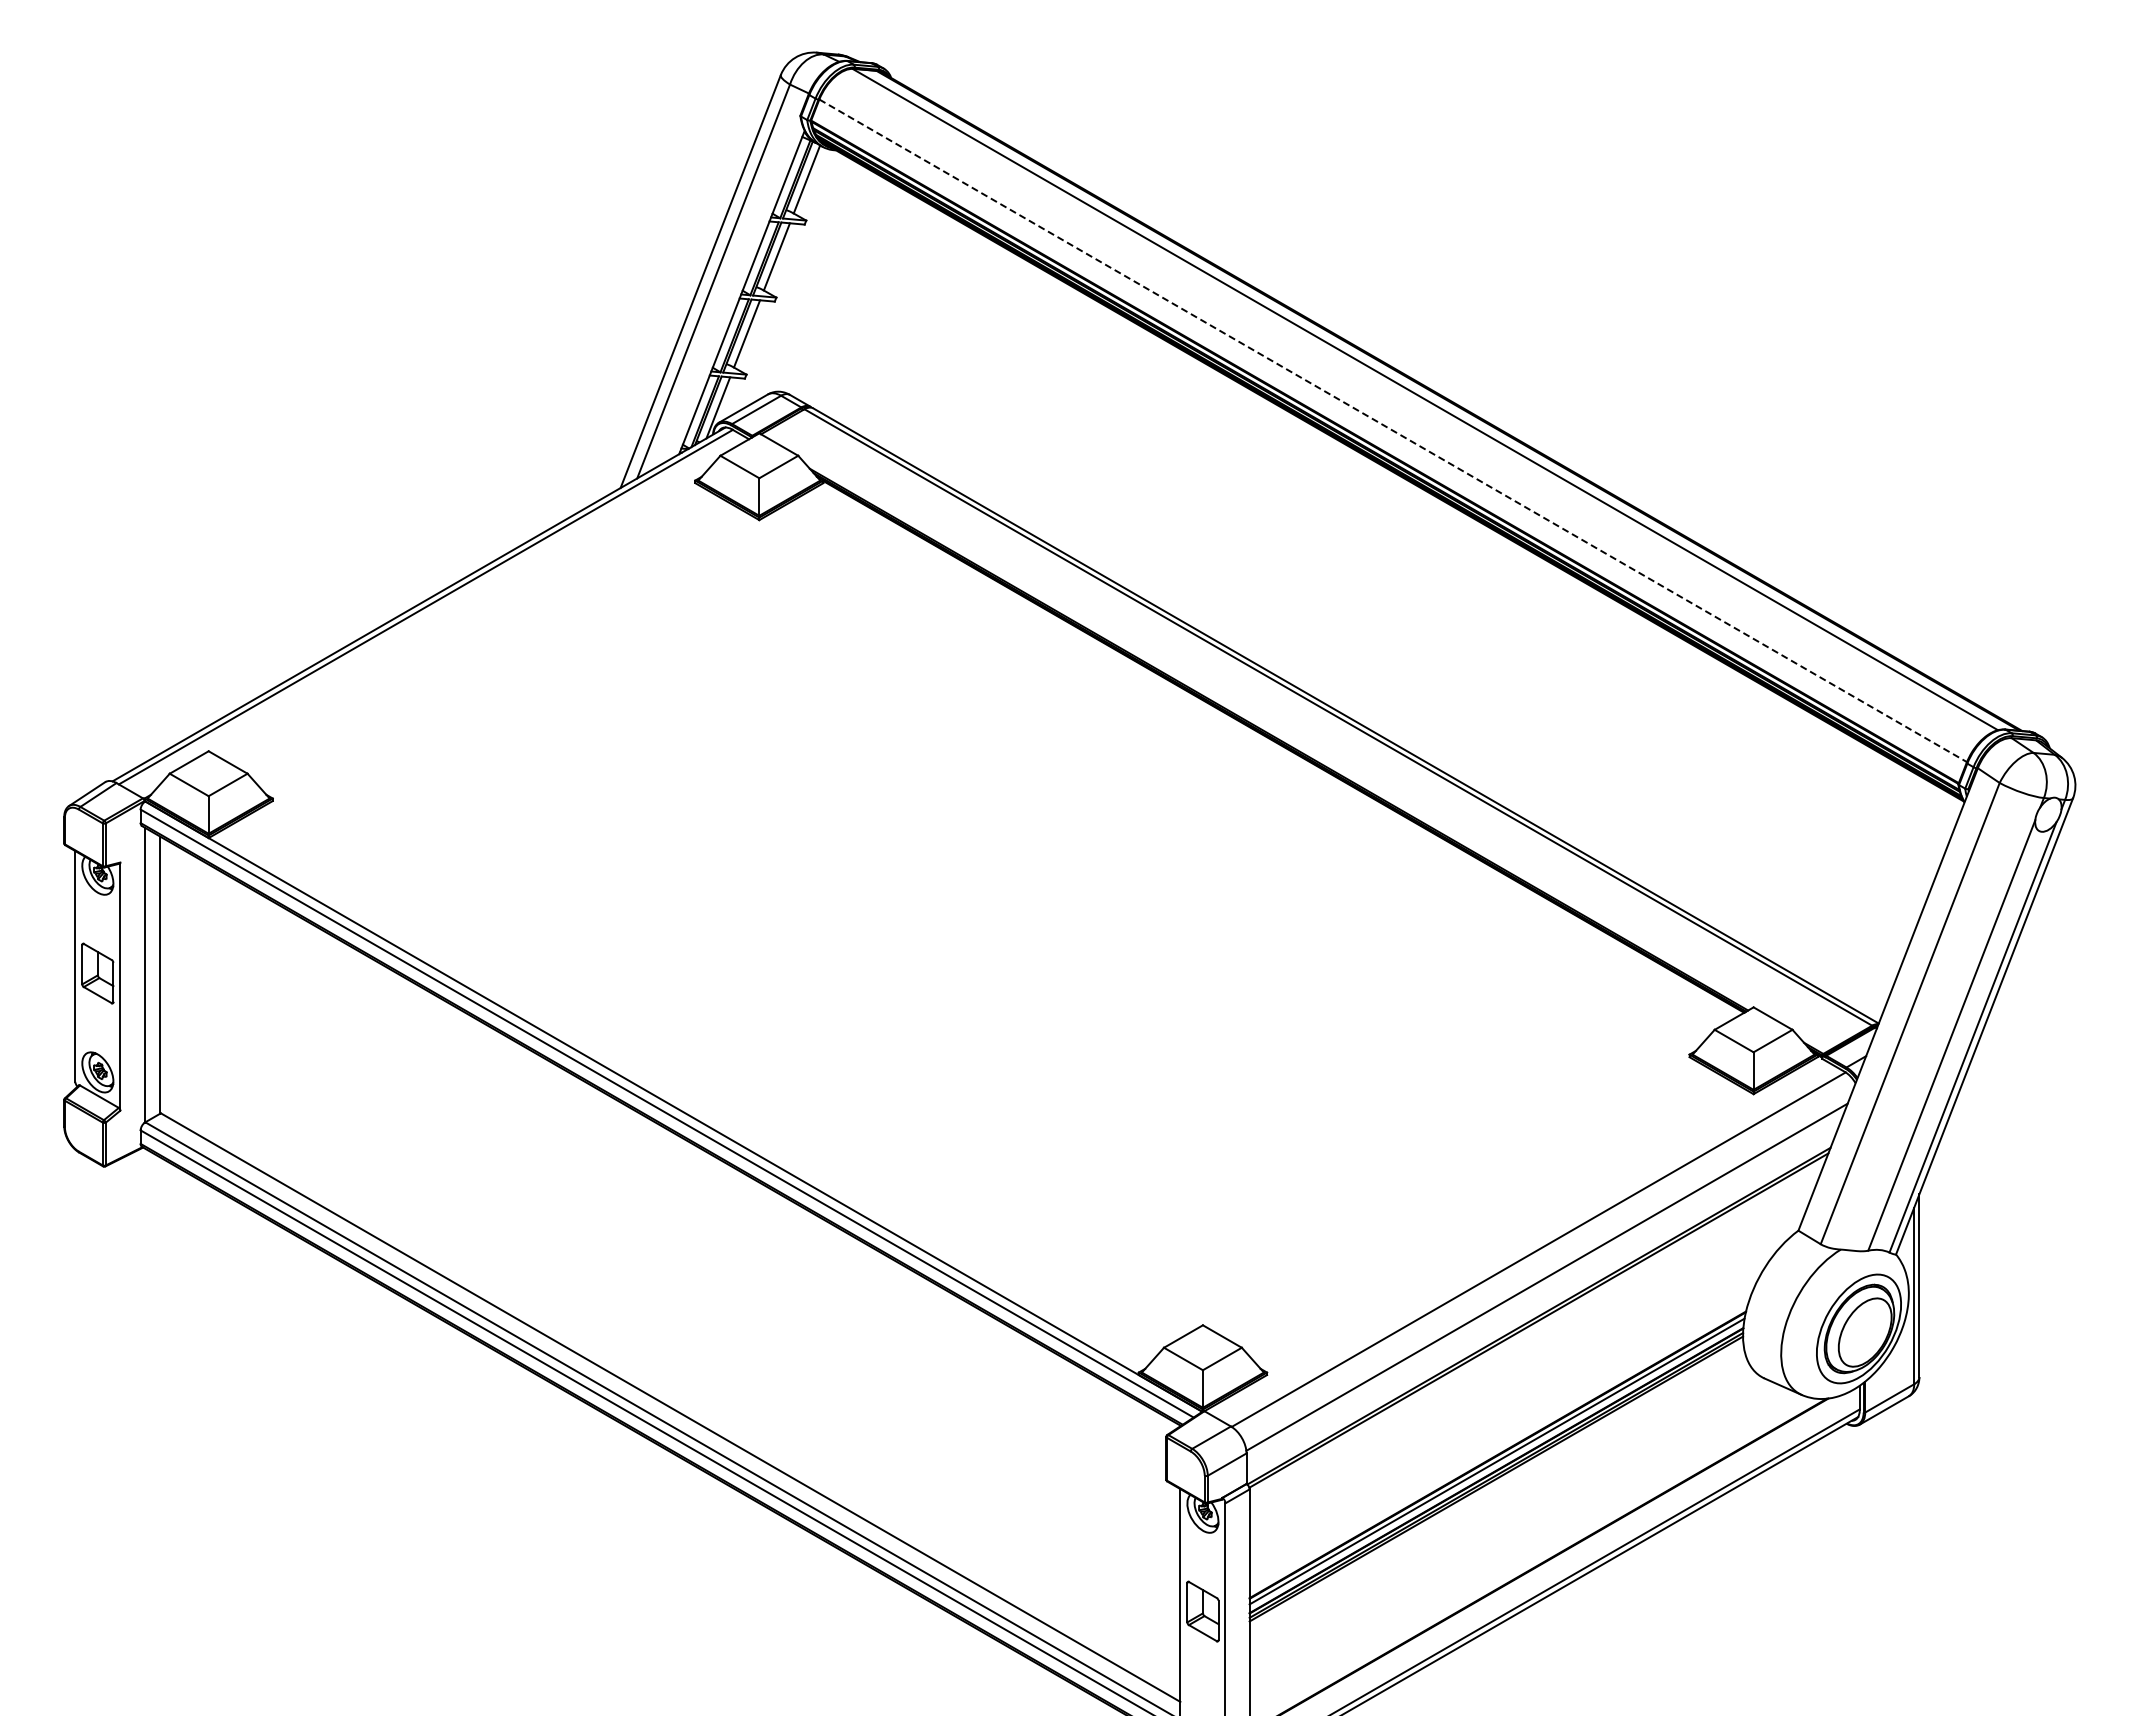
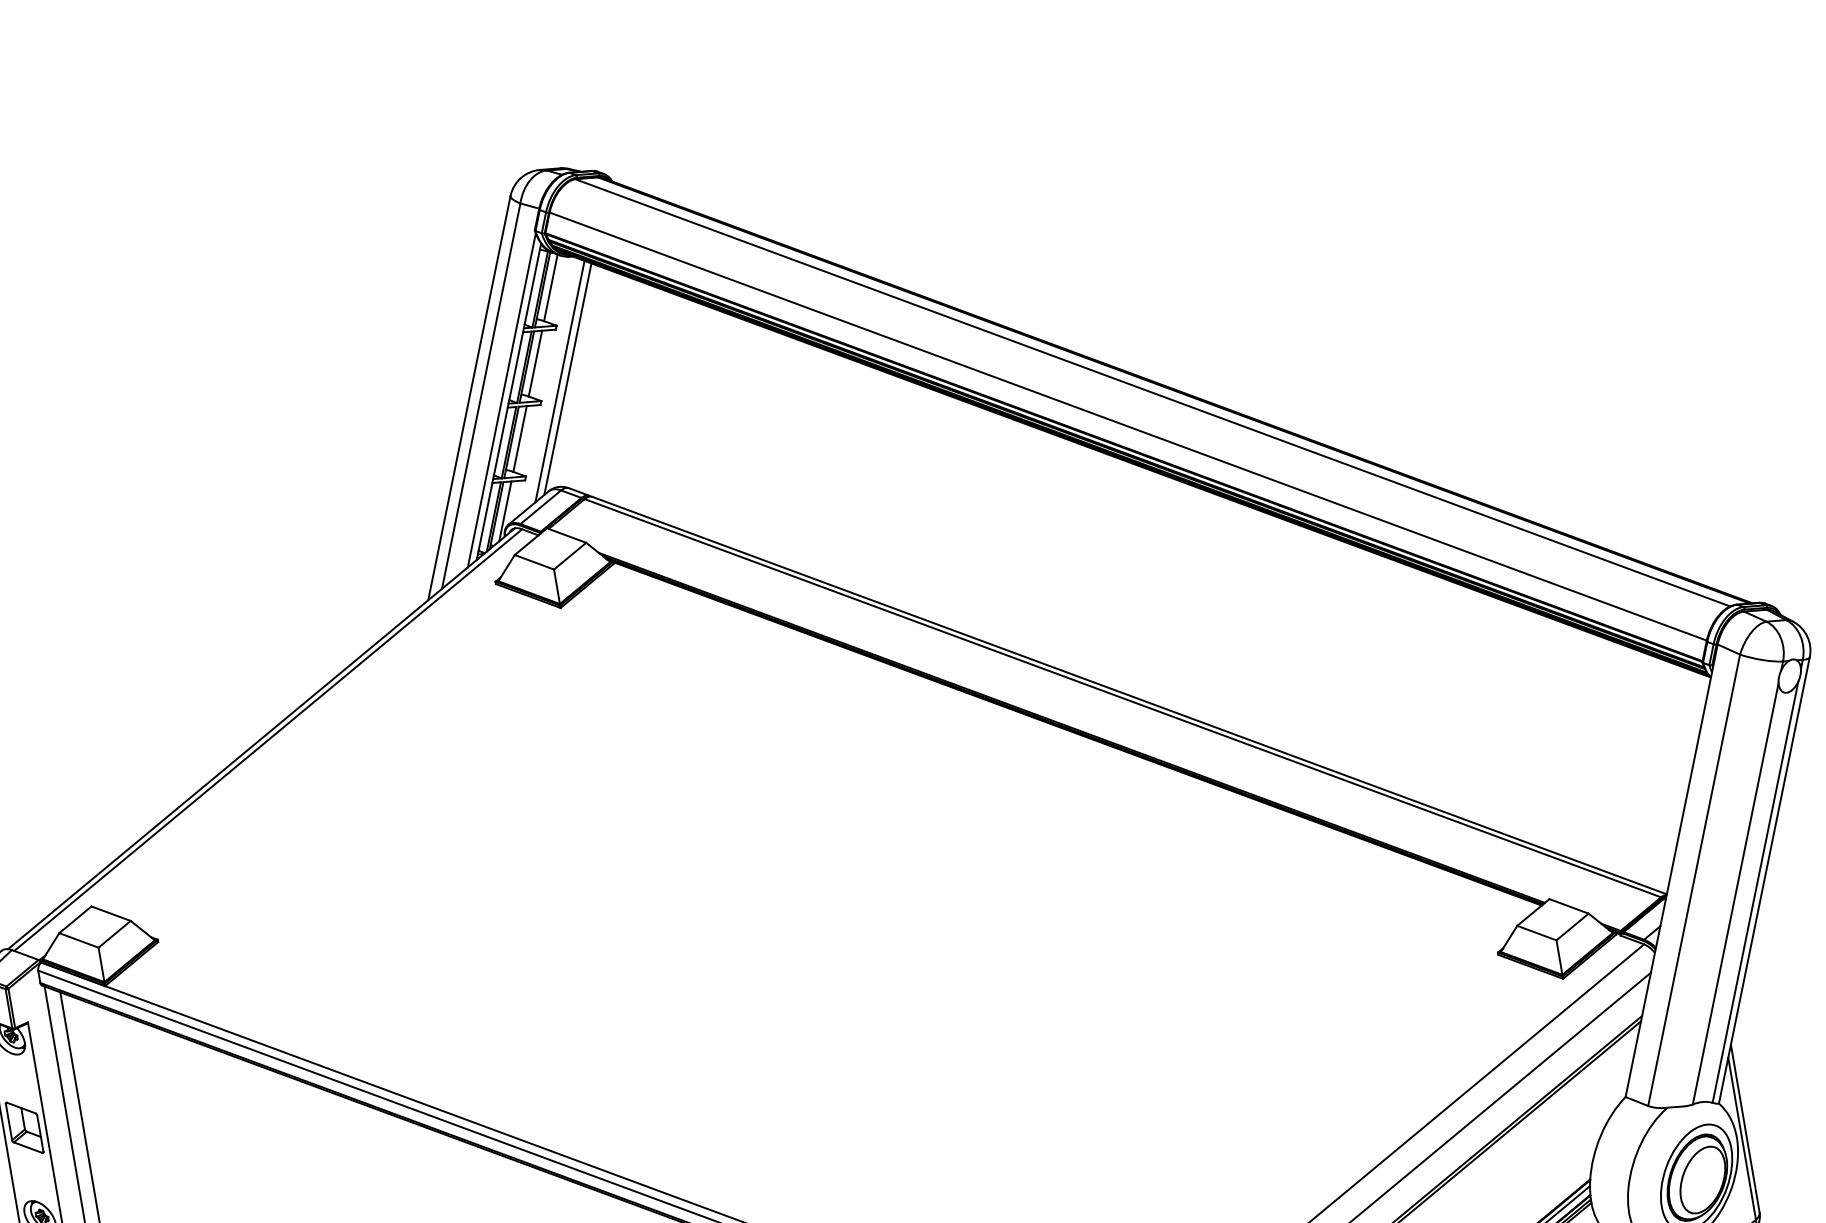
line: (808, 278) -> (567, 378), added
line: (799, 280) -> (559, 381), added
line: (734, 289) -> (501, 400), added
line: (1393, 430) -> (1128, 426), dashed -> solid

